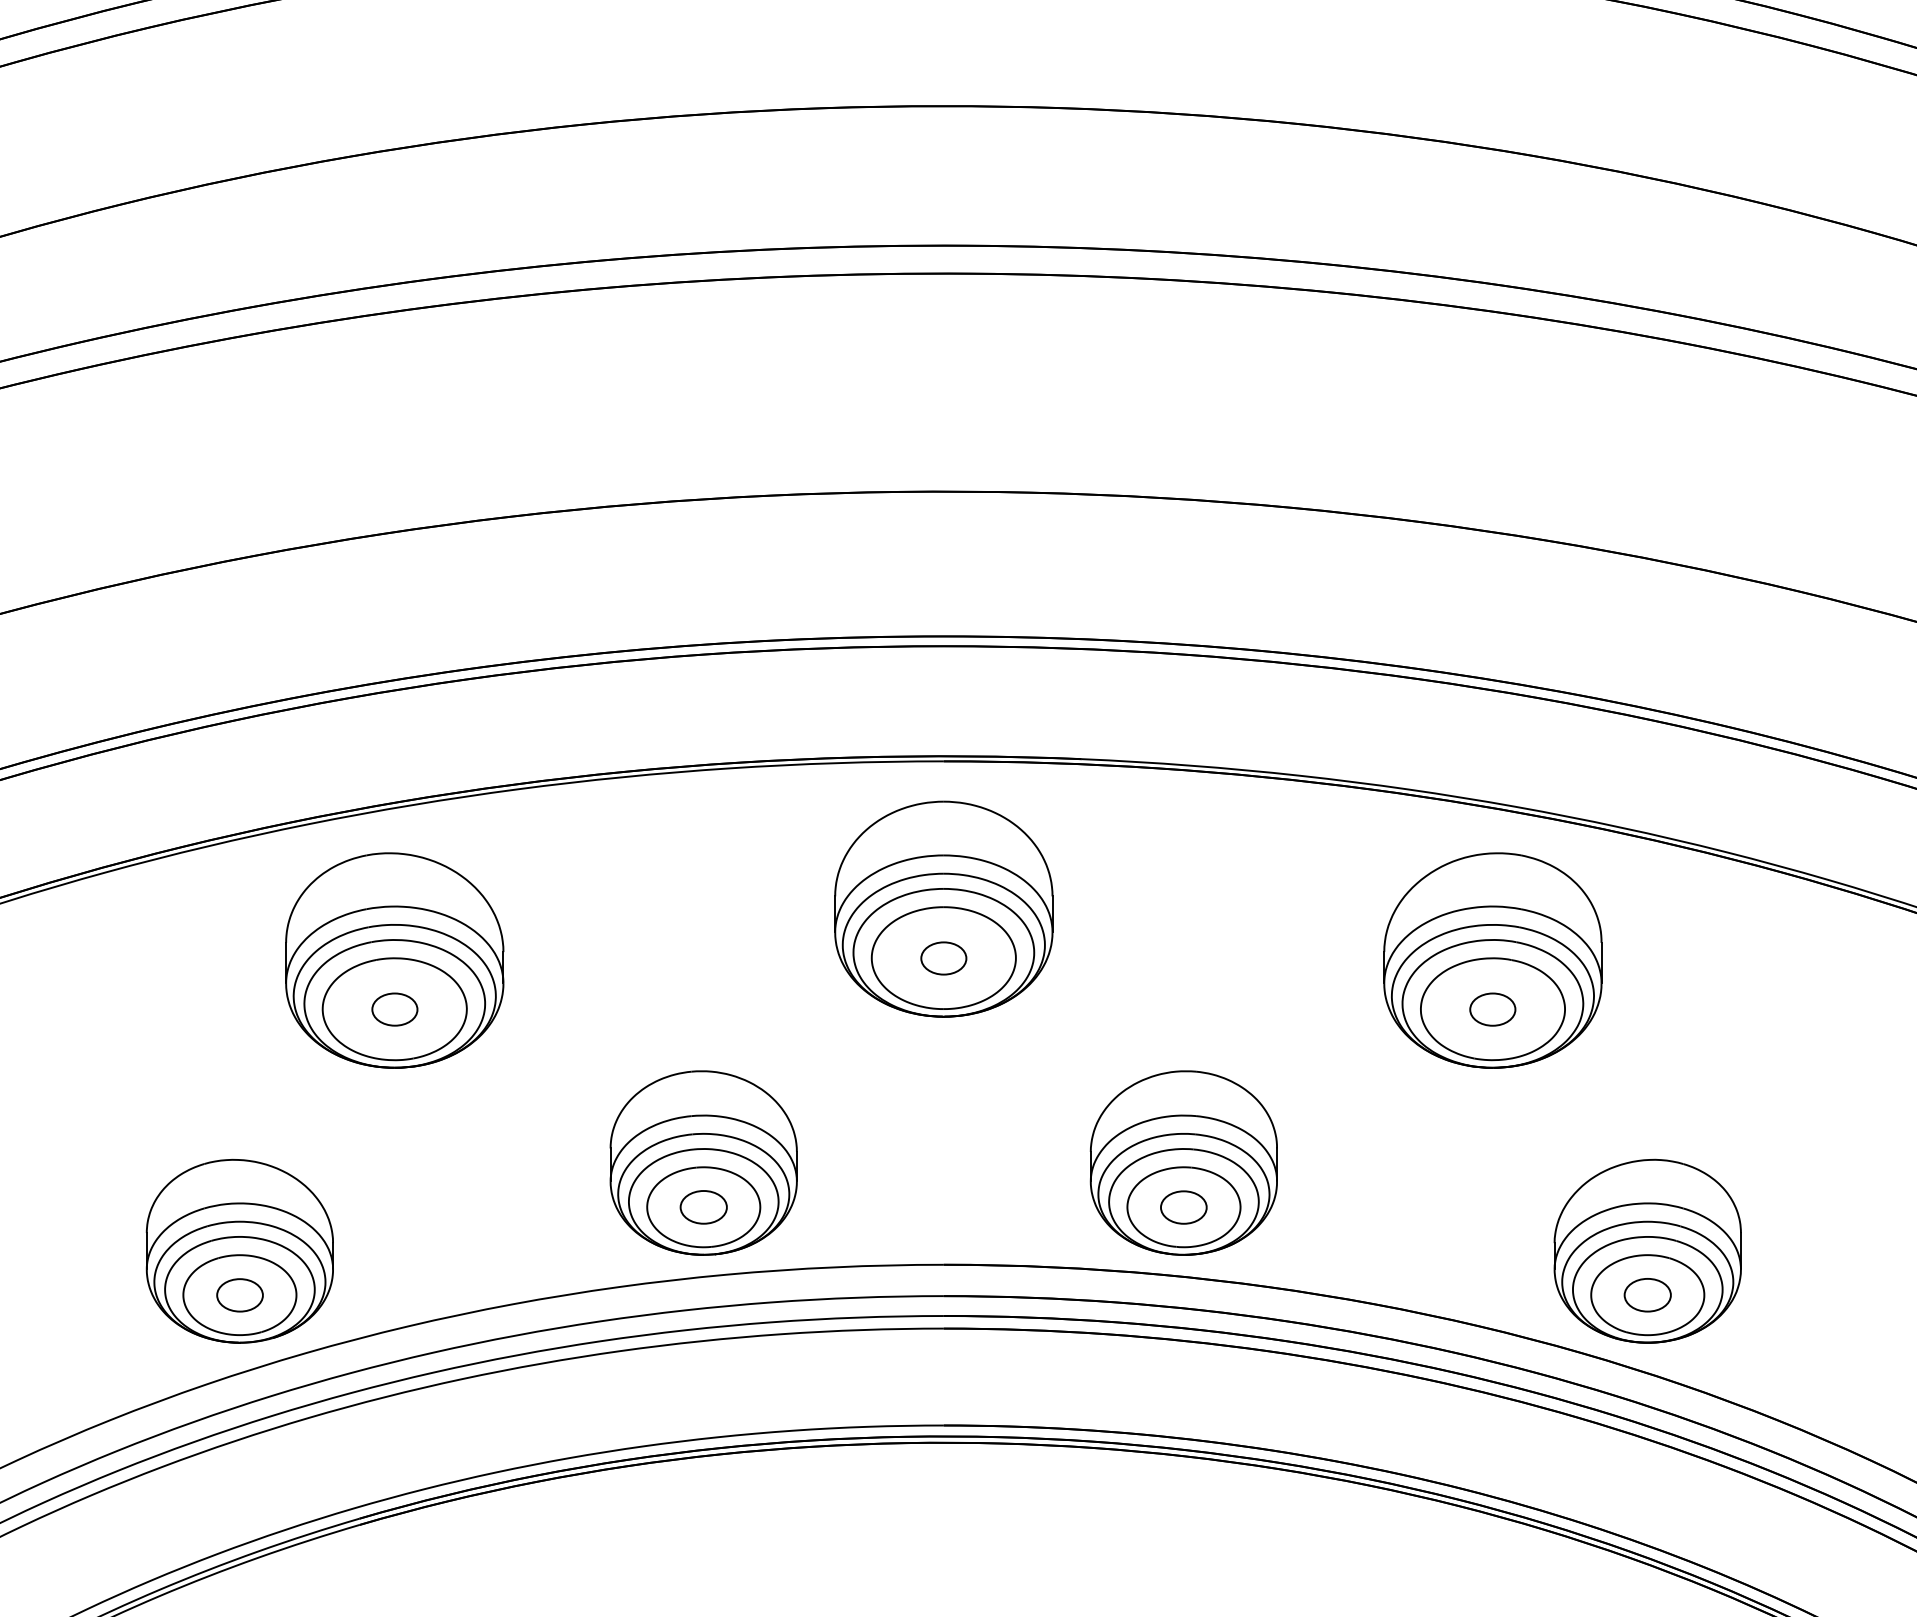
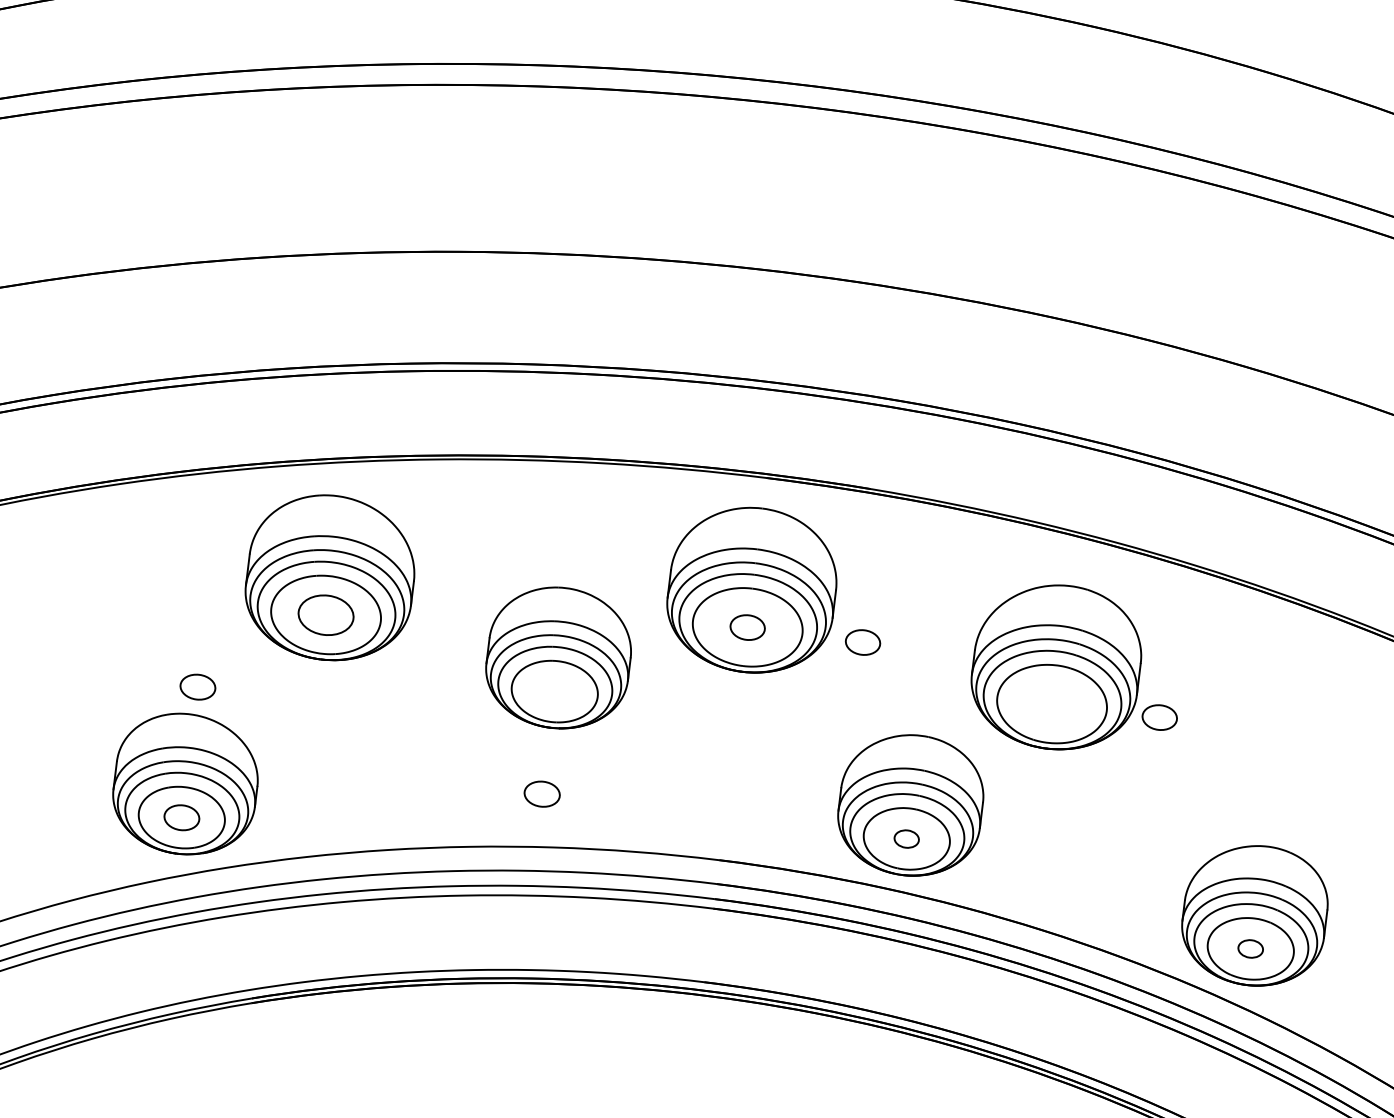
part: (1095, 959) -> (862, 642), added
part: (1492, 960) -> (1056, 667), moved
part: (394, 1009) -> (325, 615), size x1.6
part: (239, 1123) -> (197, 687), added
part: (703, 1162) -> (558, 657), moved
part: (1183, 1207) -> (906, 839), size x0.7
part: (1647, 1295) -> (1250, 949), size x0.7

